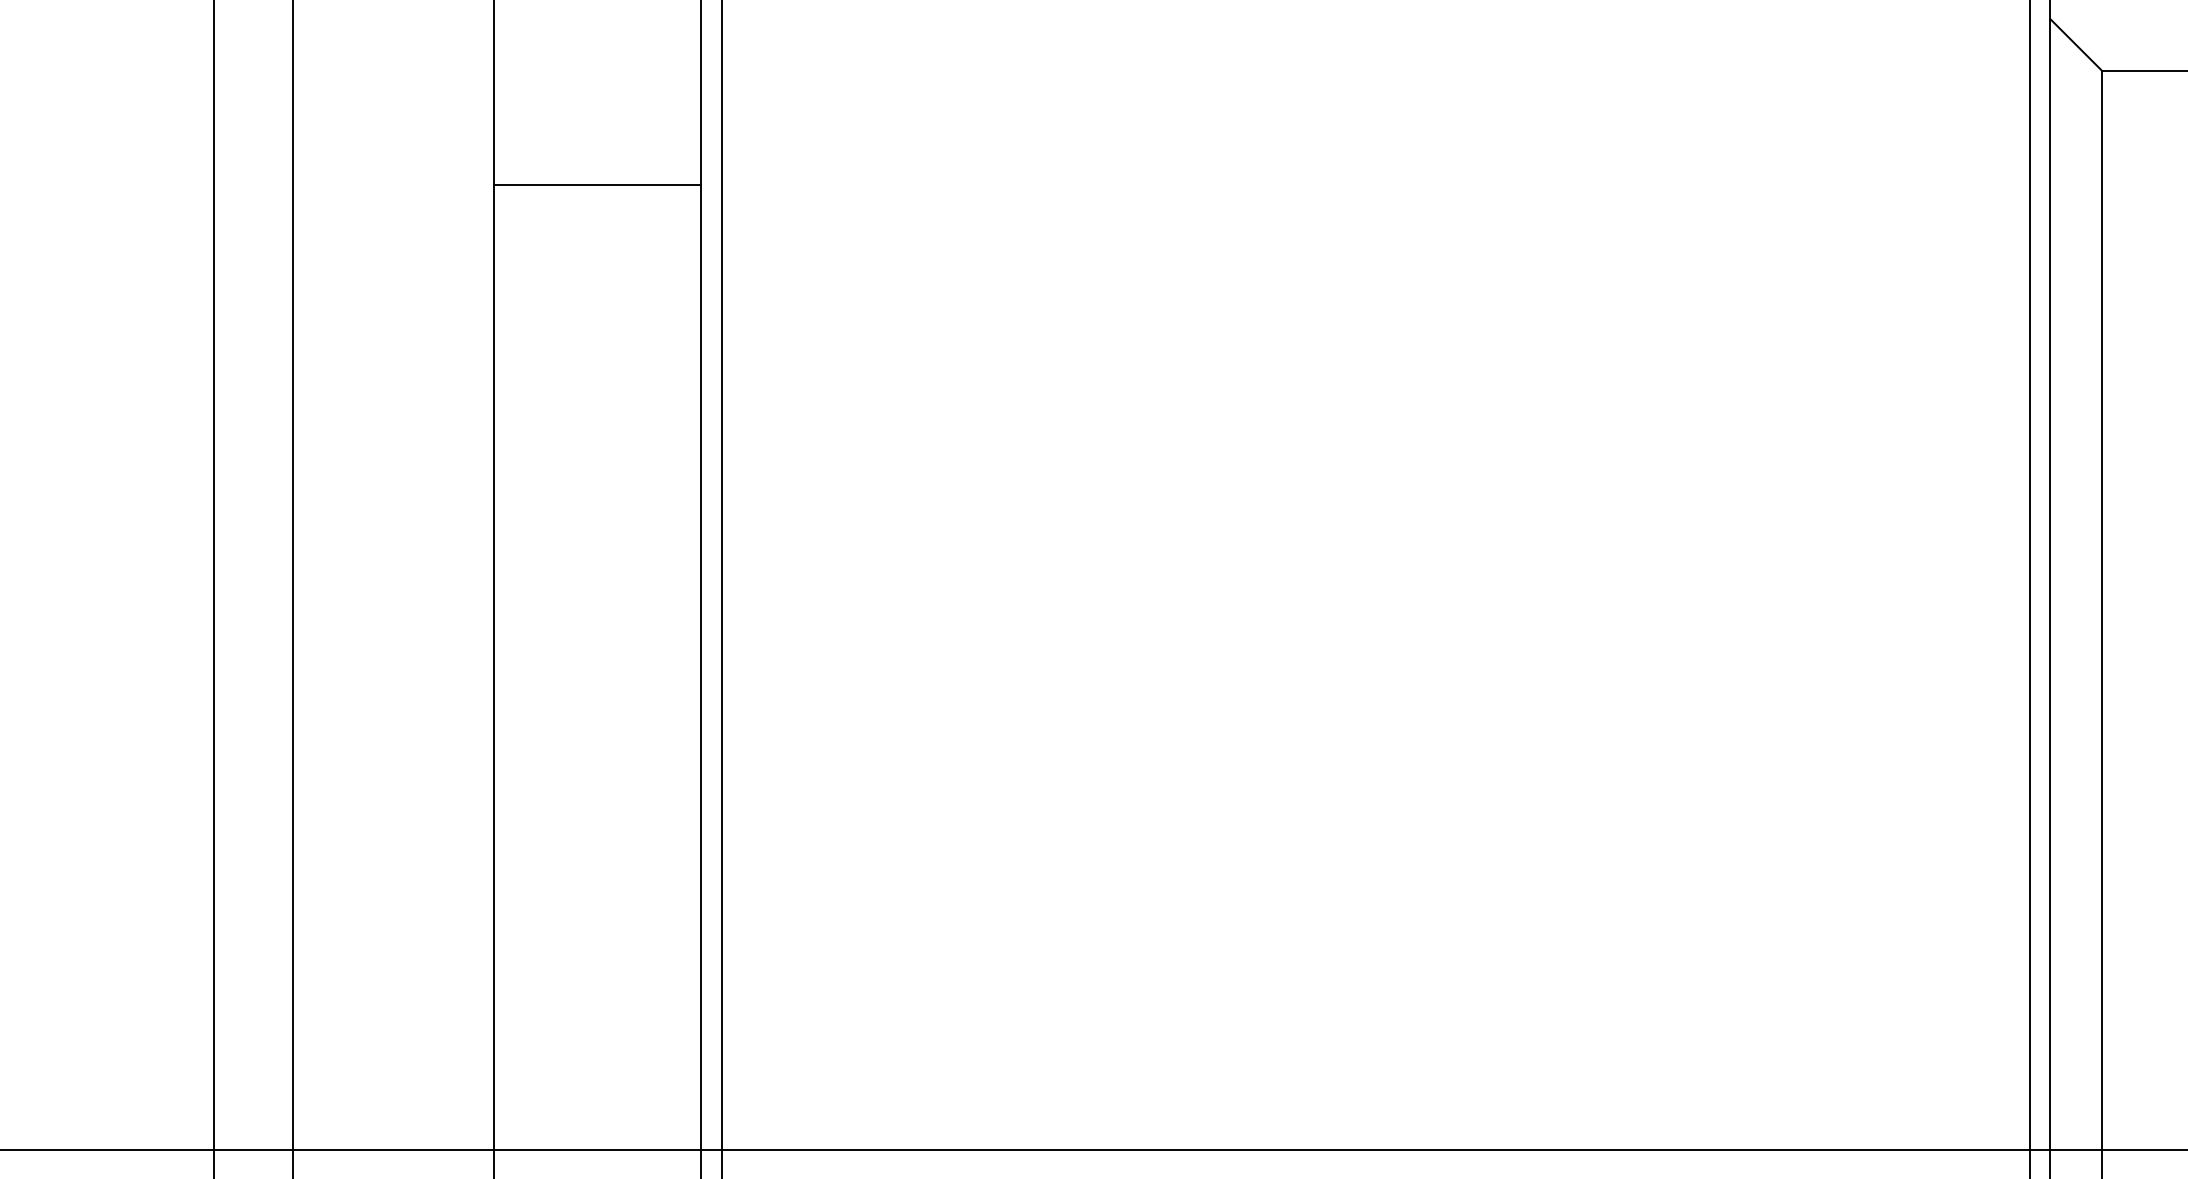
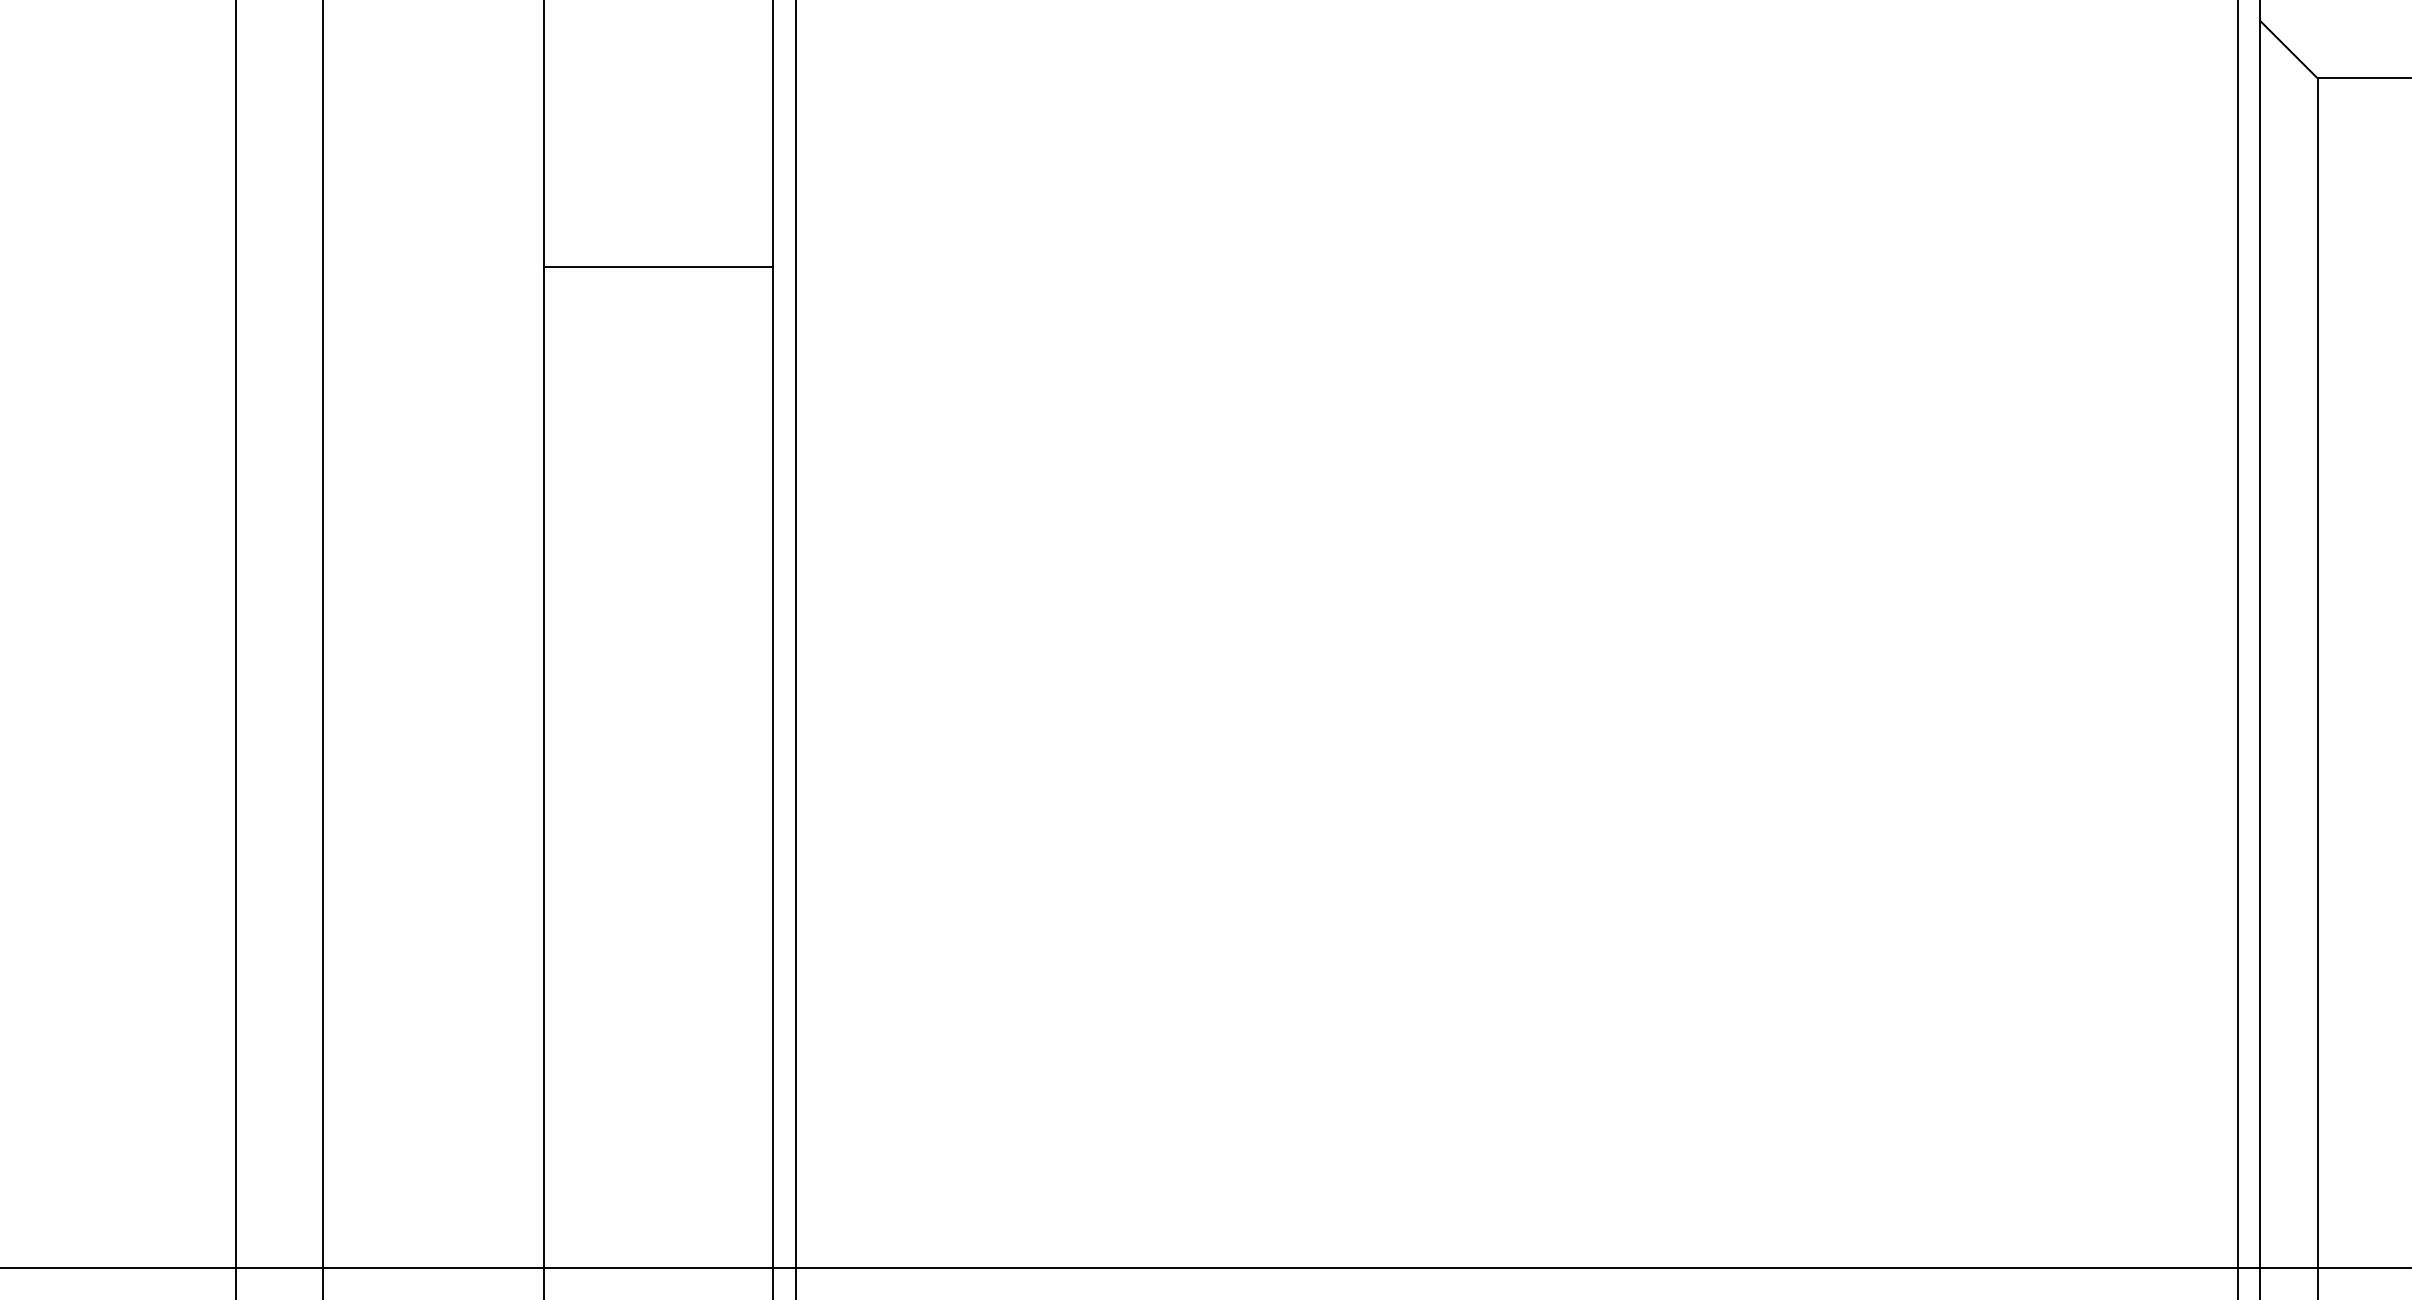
line: (597, 185) -> (658, 267), moved

